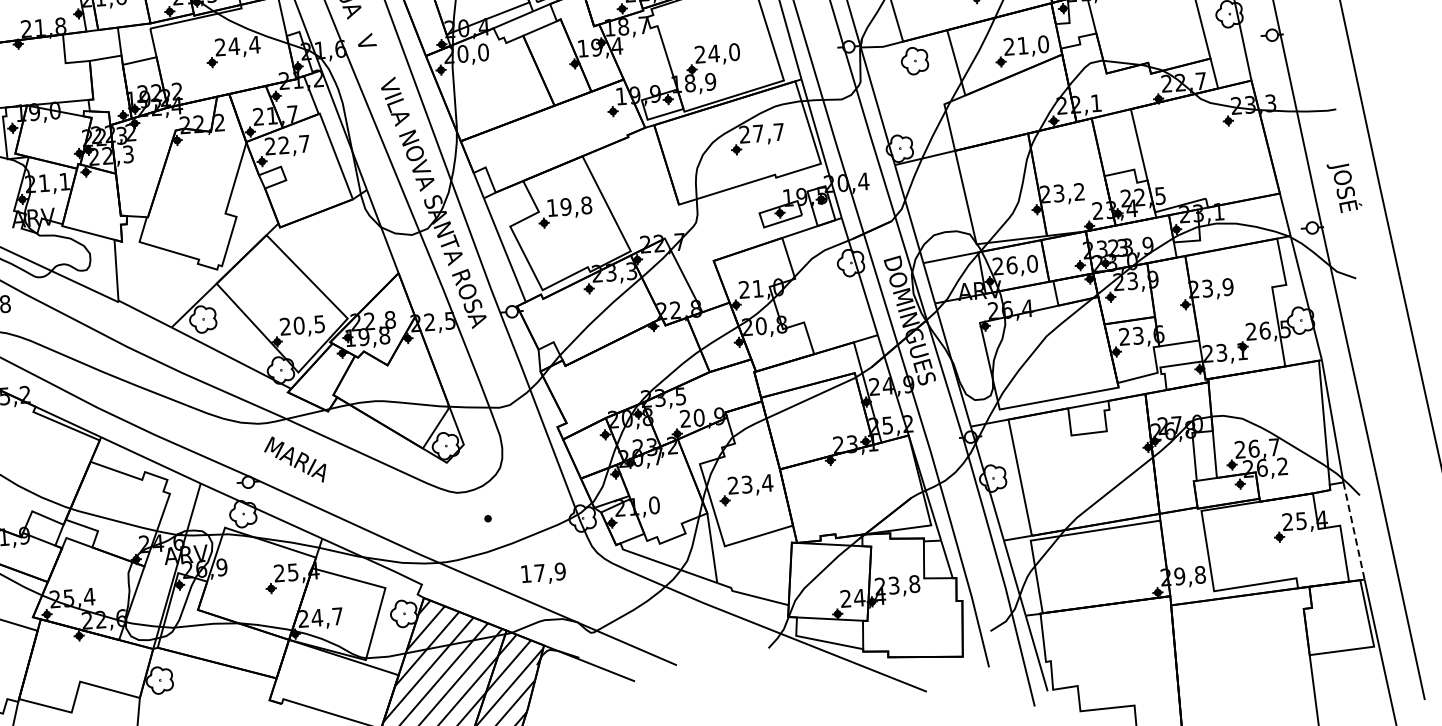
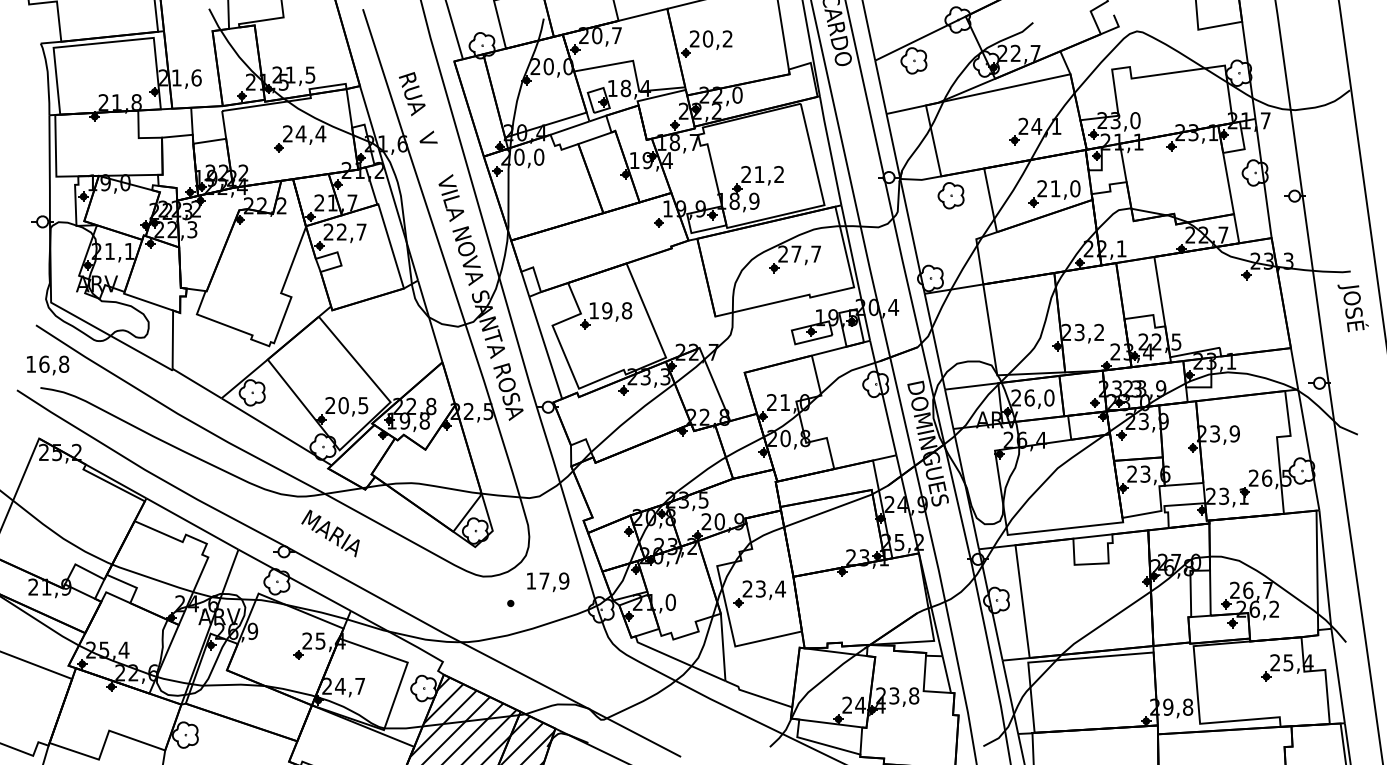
text: (724, 52) -> (769, 174), 24,0 -> 21,2
text: (1343, 188) -> (1352, 308), moved
line: (1354, 531) -> (1338, 676), dashed -> solid
text: (544, 574) -> (548, 582), moved

